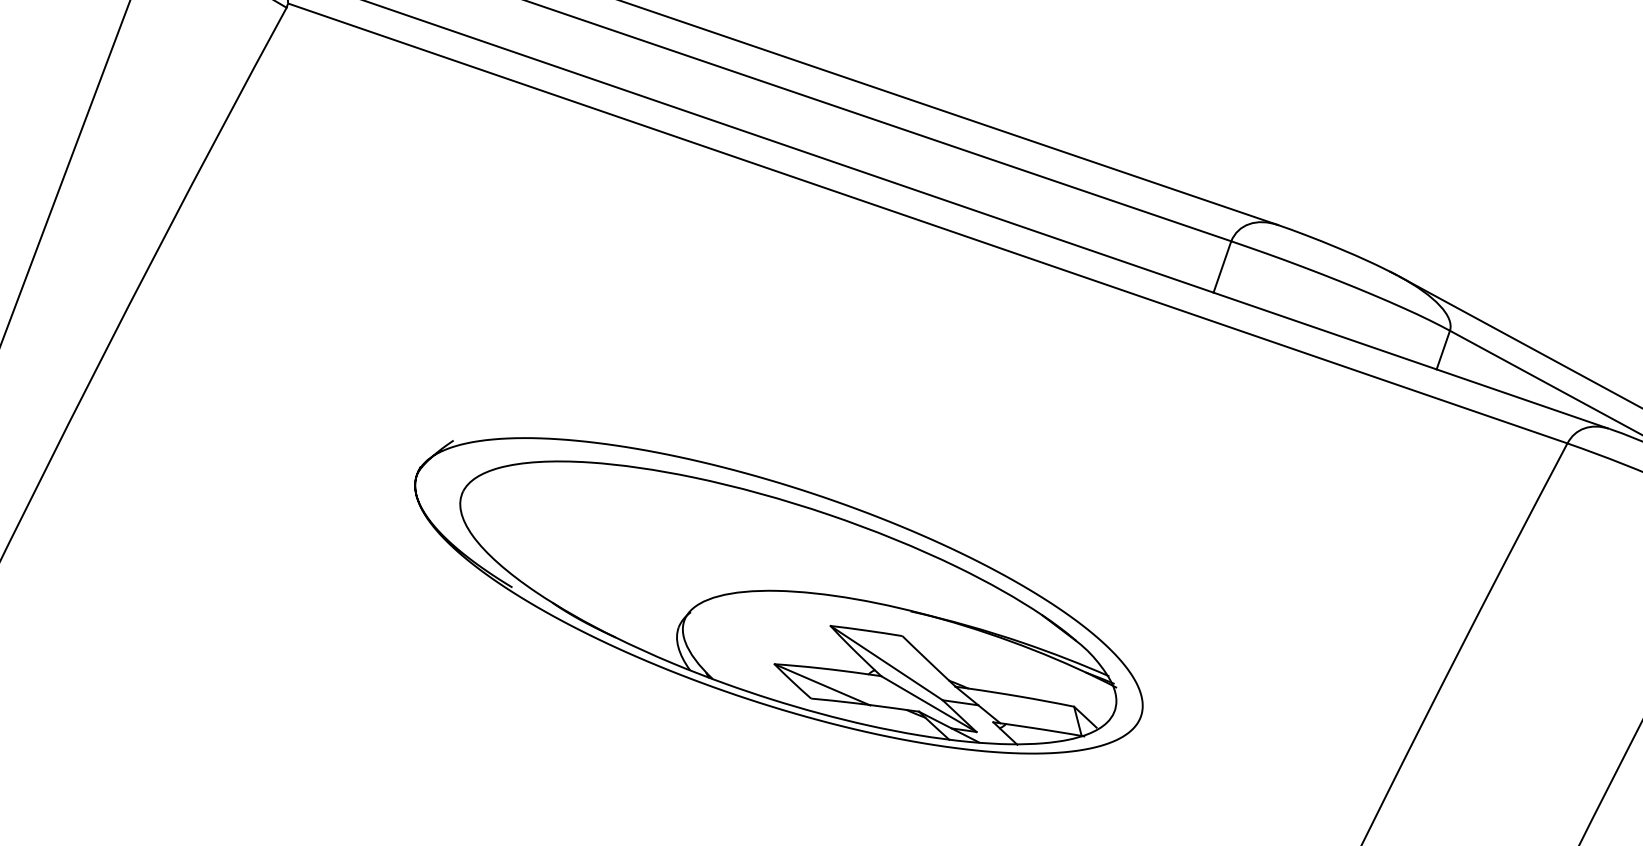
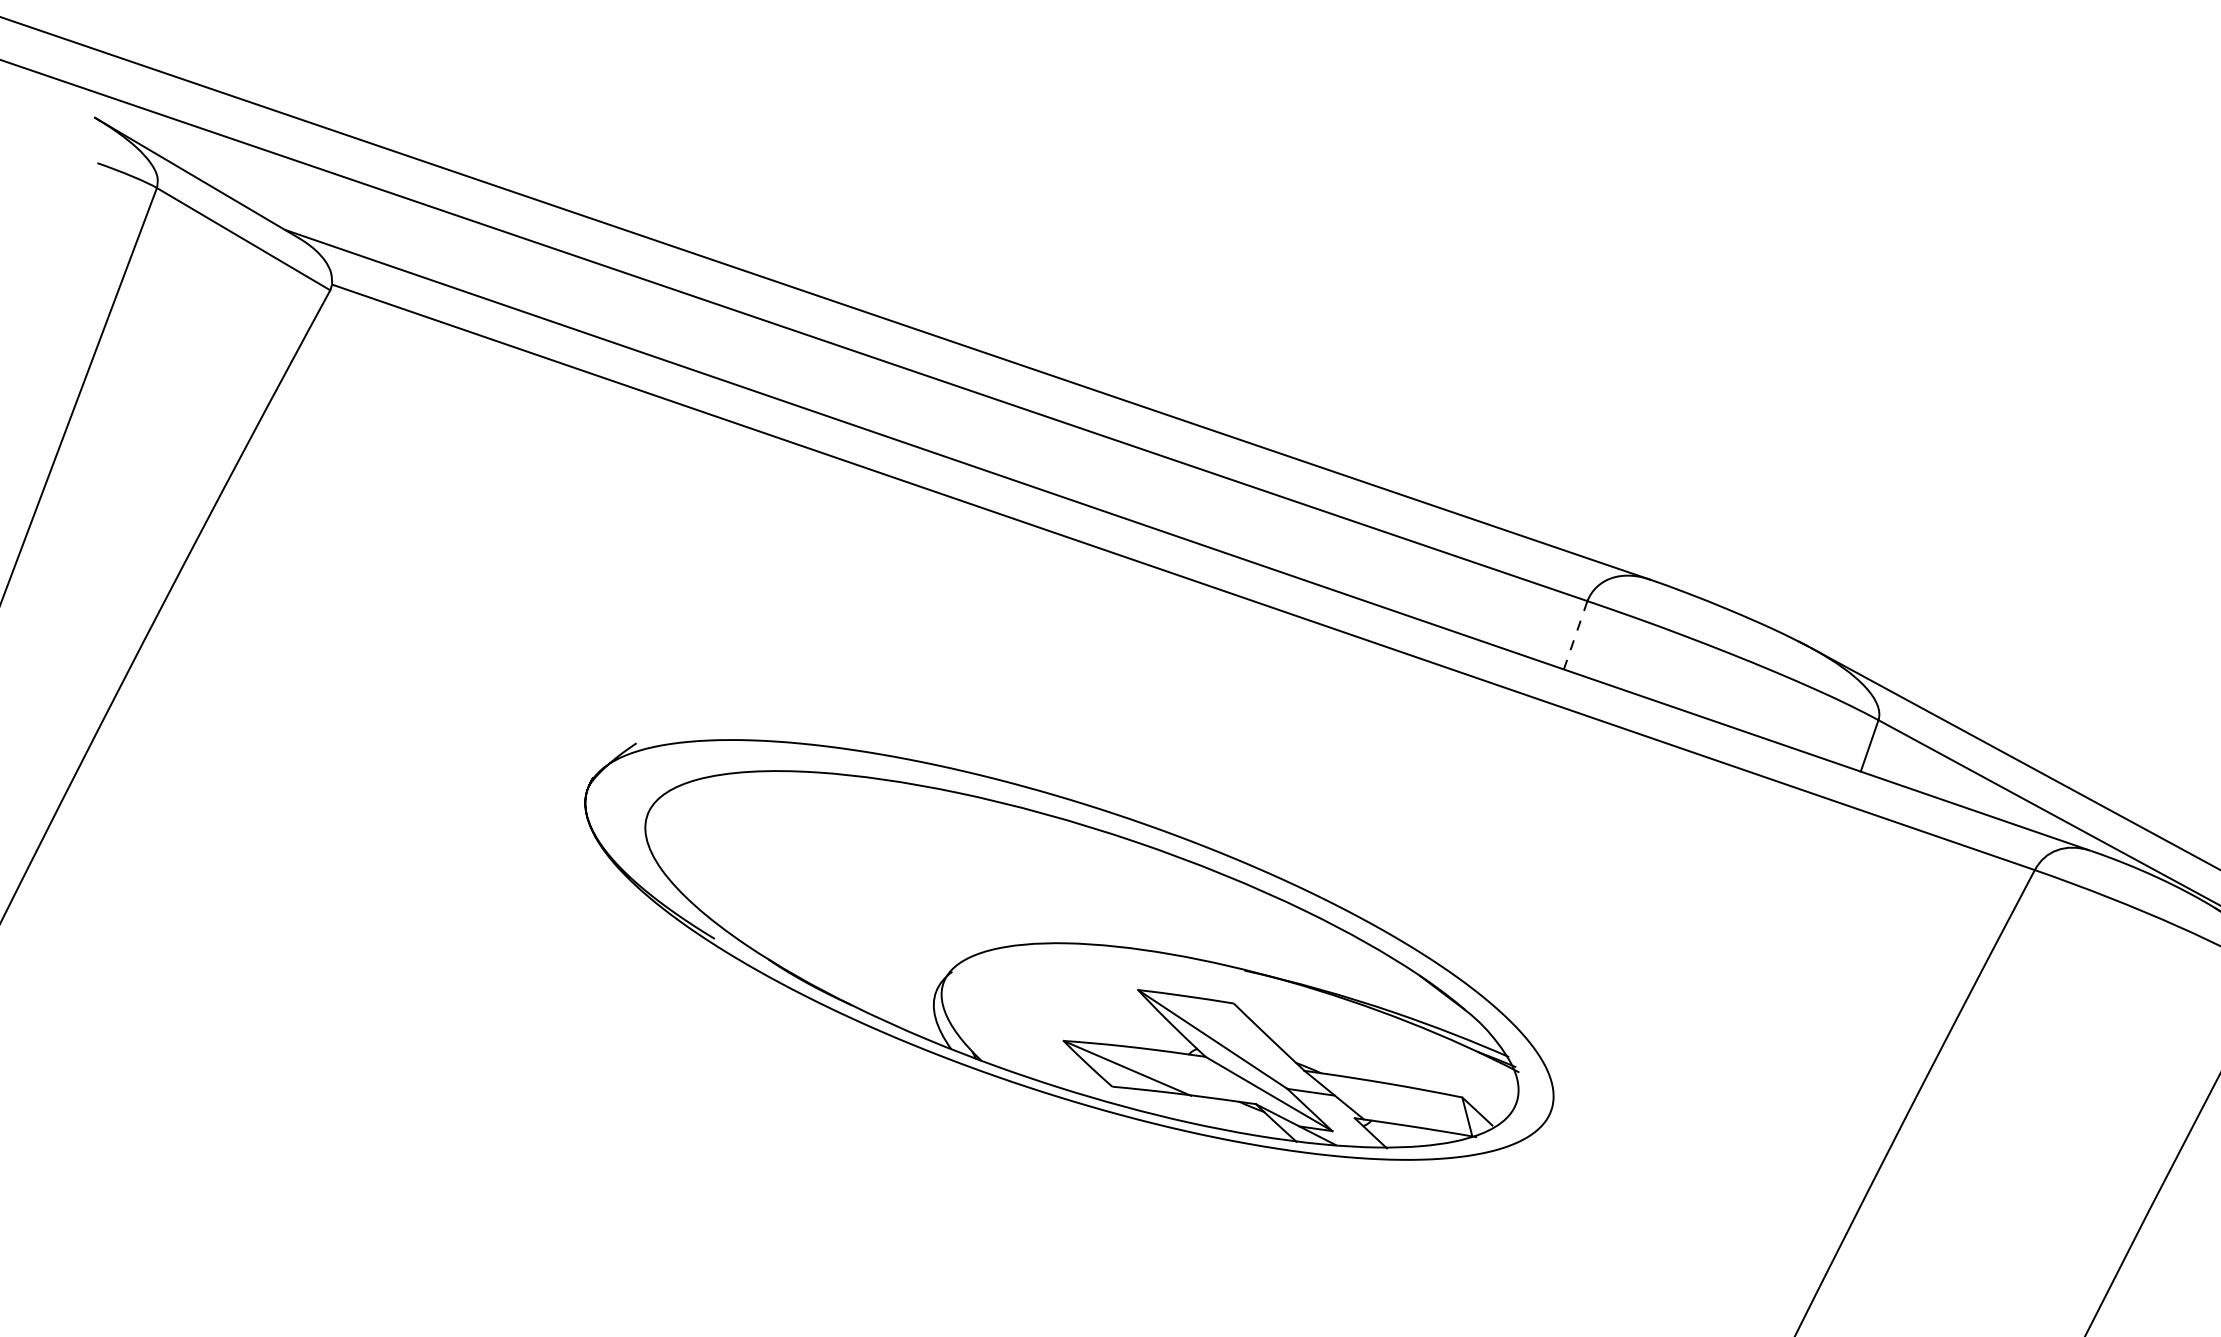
line: (1222, 267) -> (1575, 635), solid -> dashed
part: (778, 595) -> (1069, 949), moved

